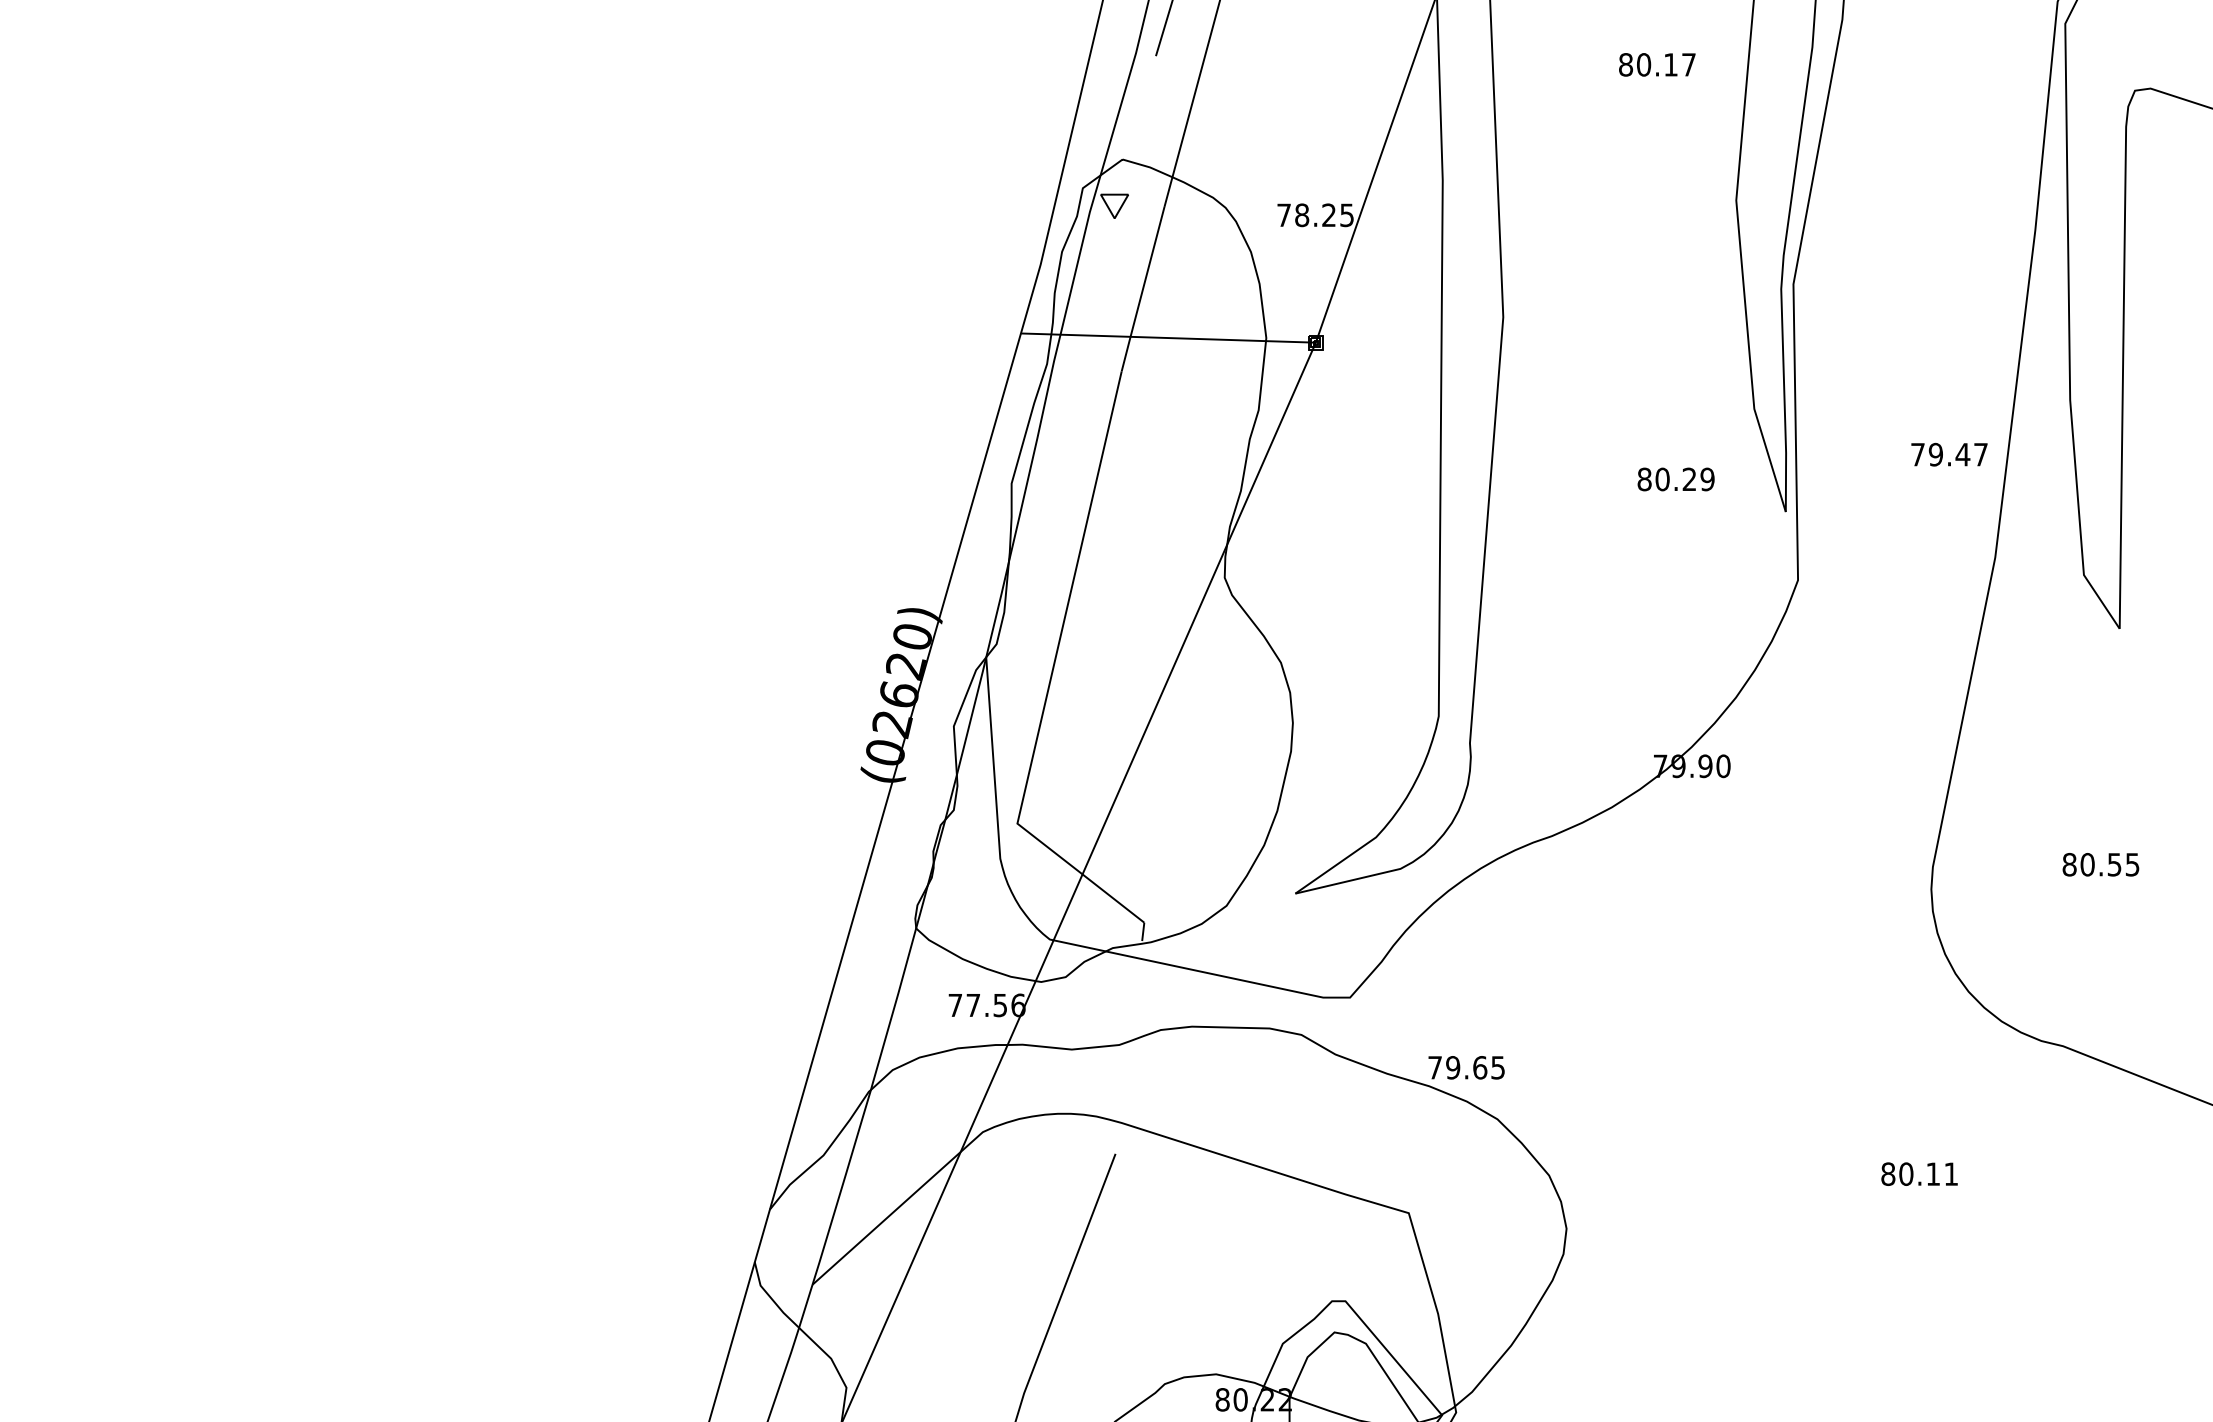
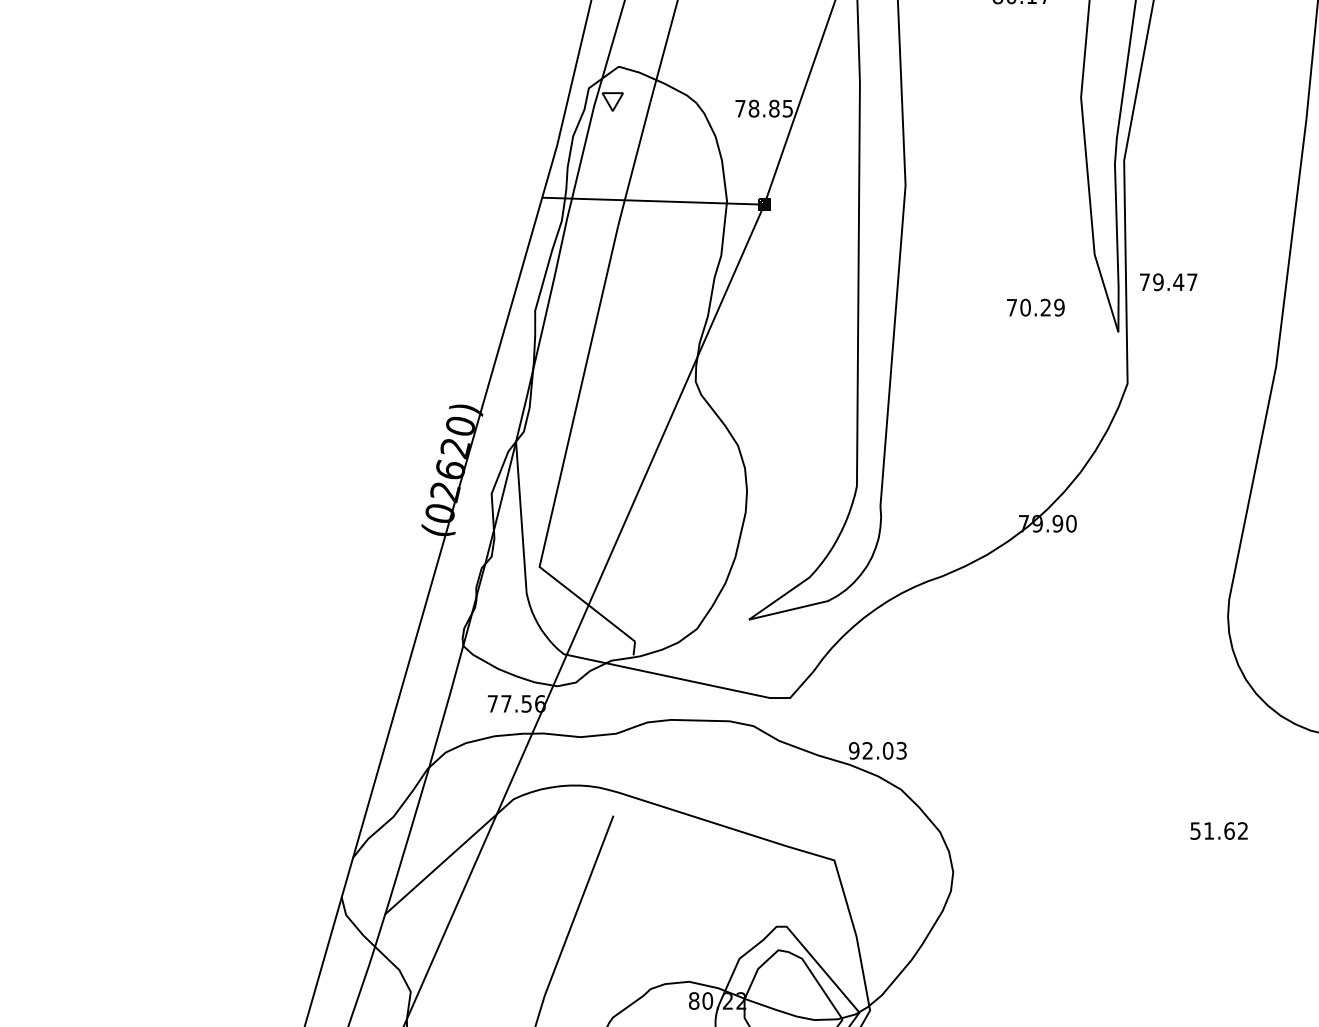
text: (1329, 215) -> (774, 108), 78.25 -> 78.85
text: (1949, 454) -> (1168, 282), moved
text: (1644, 479) -> (1011, 307), 80.29 -> 70.29
text: (1466, 1067) -> (877, 750), 79.65 -> 92.03
text: (1919, 1173) -> (1219, 830), 80.11 -> 51.62

